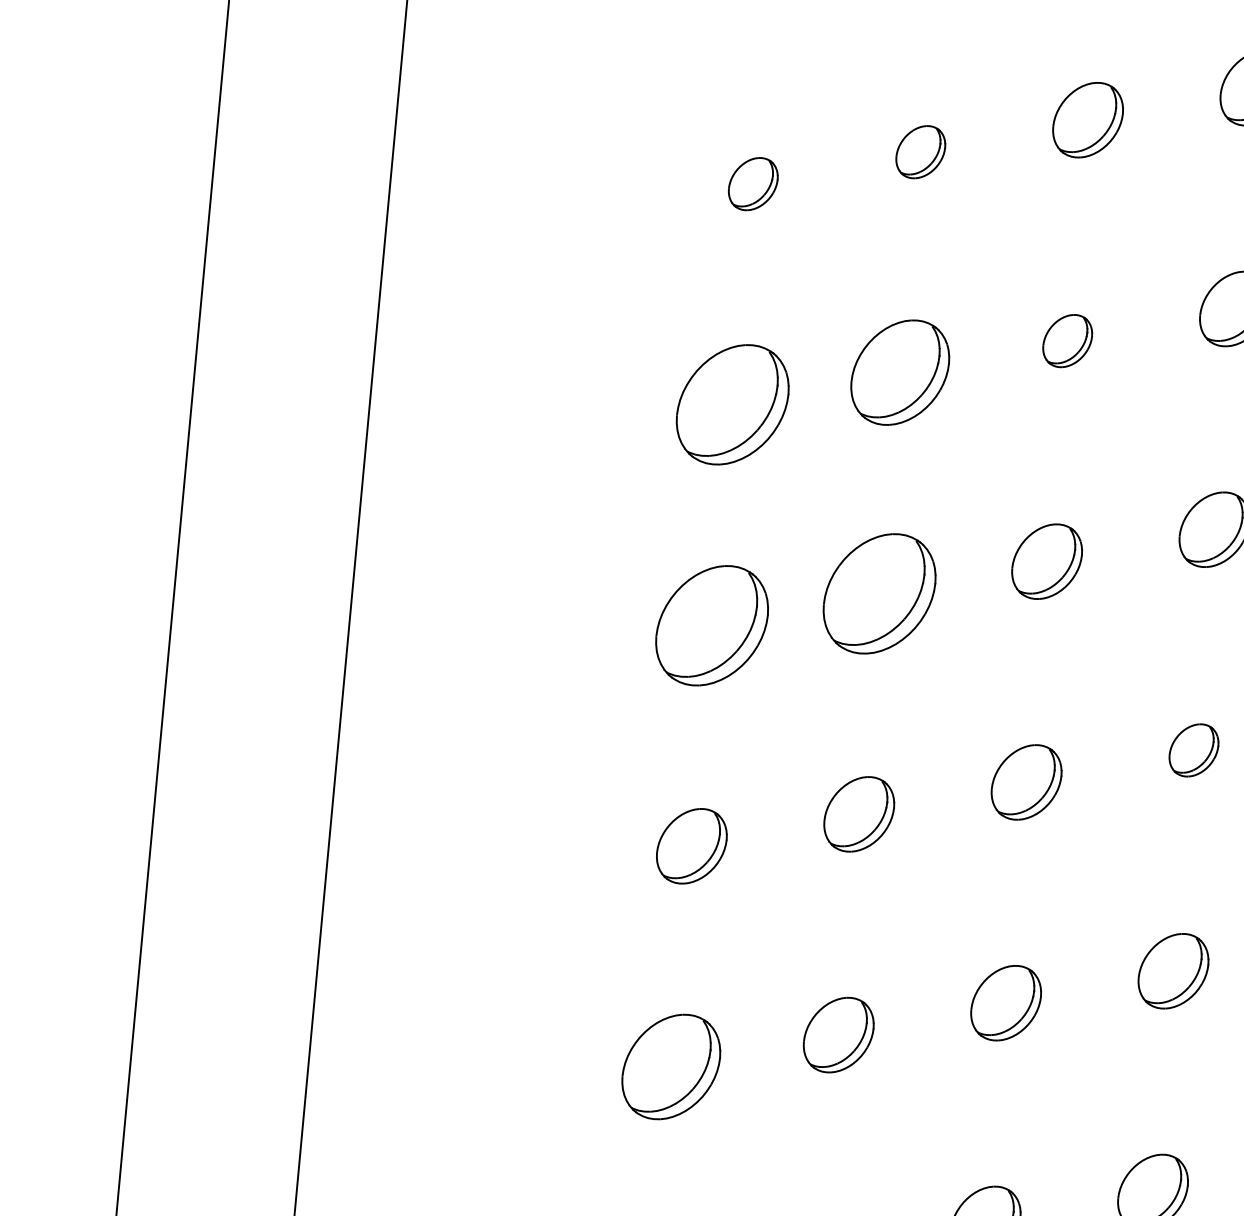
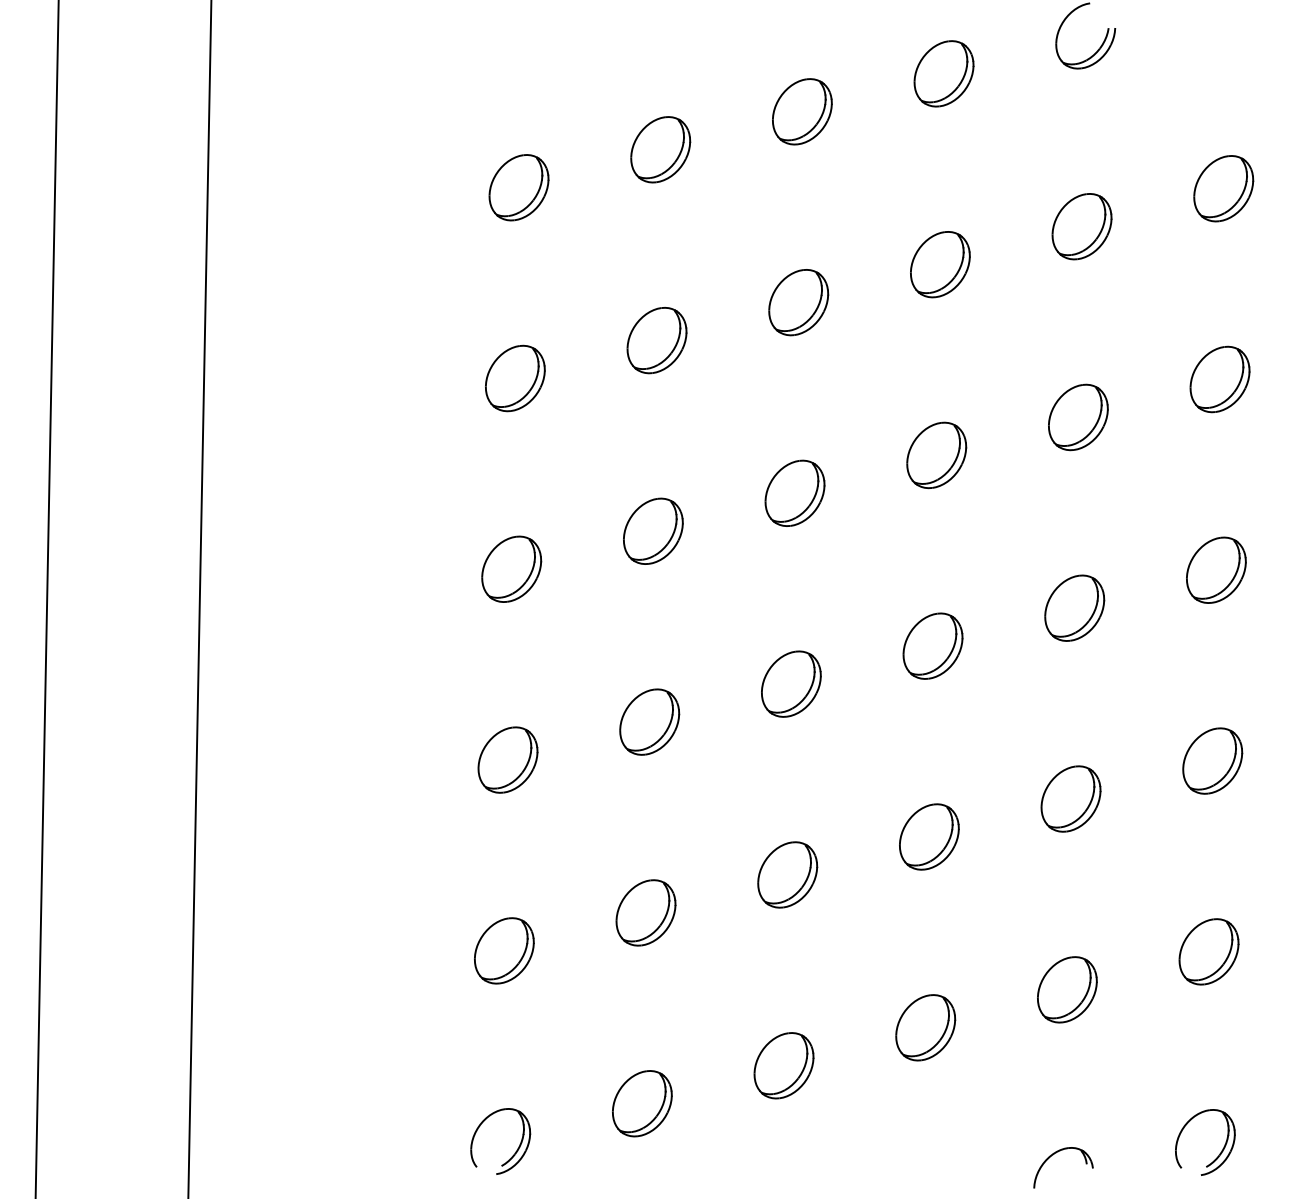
part: (920, 151) -> (660, 149), size x1.43
part: (752, 183) -> (518, 187), size x1.43
part: (1067, 340) -> (798, 302), size x1.43
part: (899, 372) -> (656, 340), size x0.71
part: (733, 404) -> (515, 378), size x0.62
part: (879, 592) -> (653, 530), size x0.62
part: (712, 624) -> (511, 568), size x0.62
part: (1193, 749) -> (932, 645), size x1.43
part: (671, 1066) -> (504, 950), size x0.71

